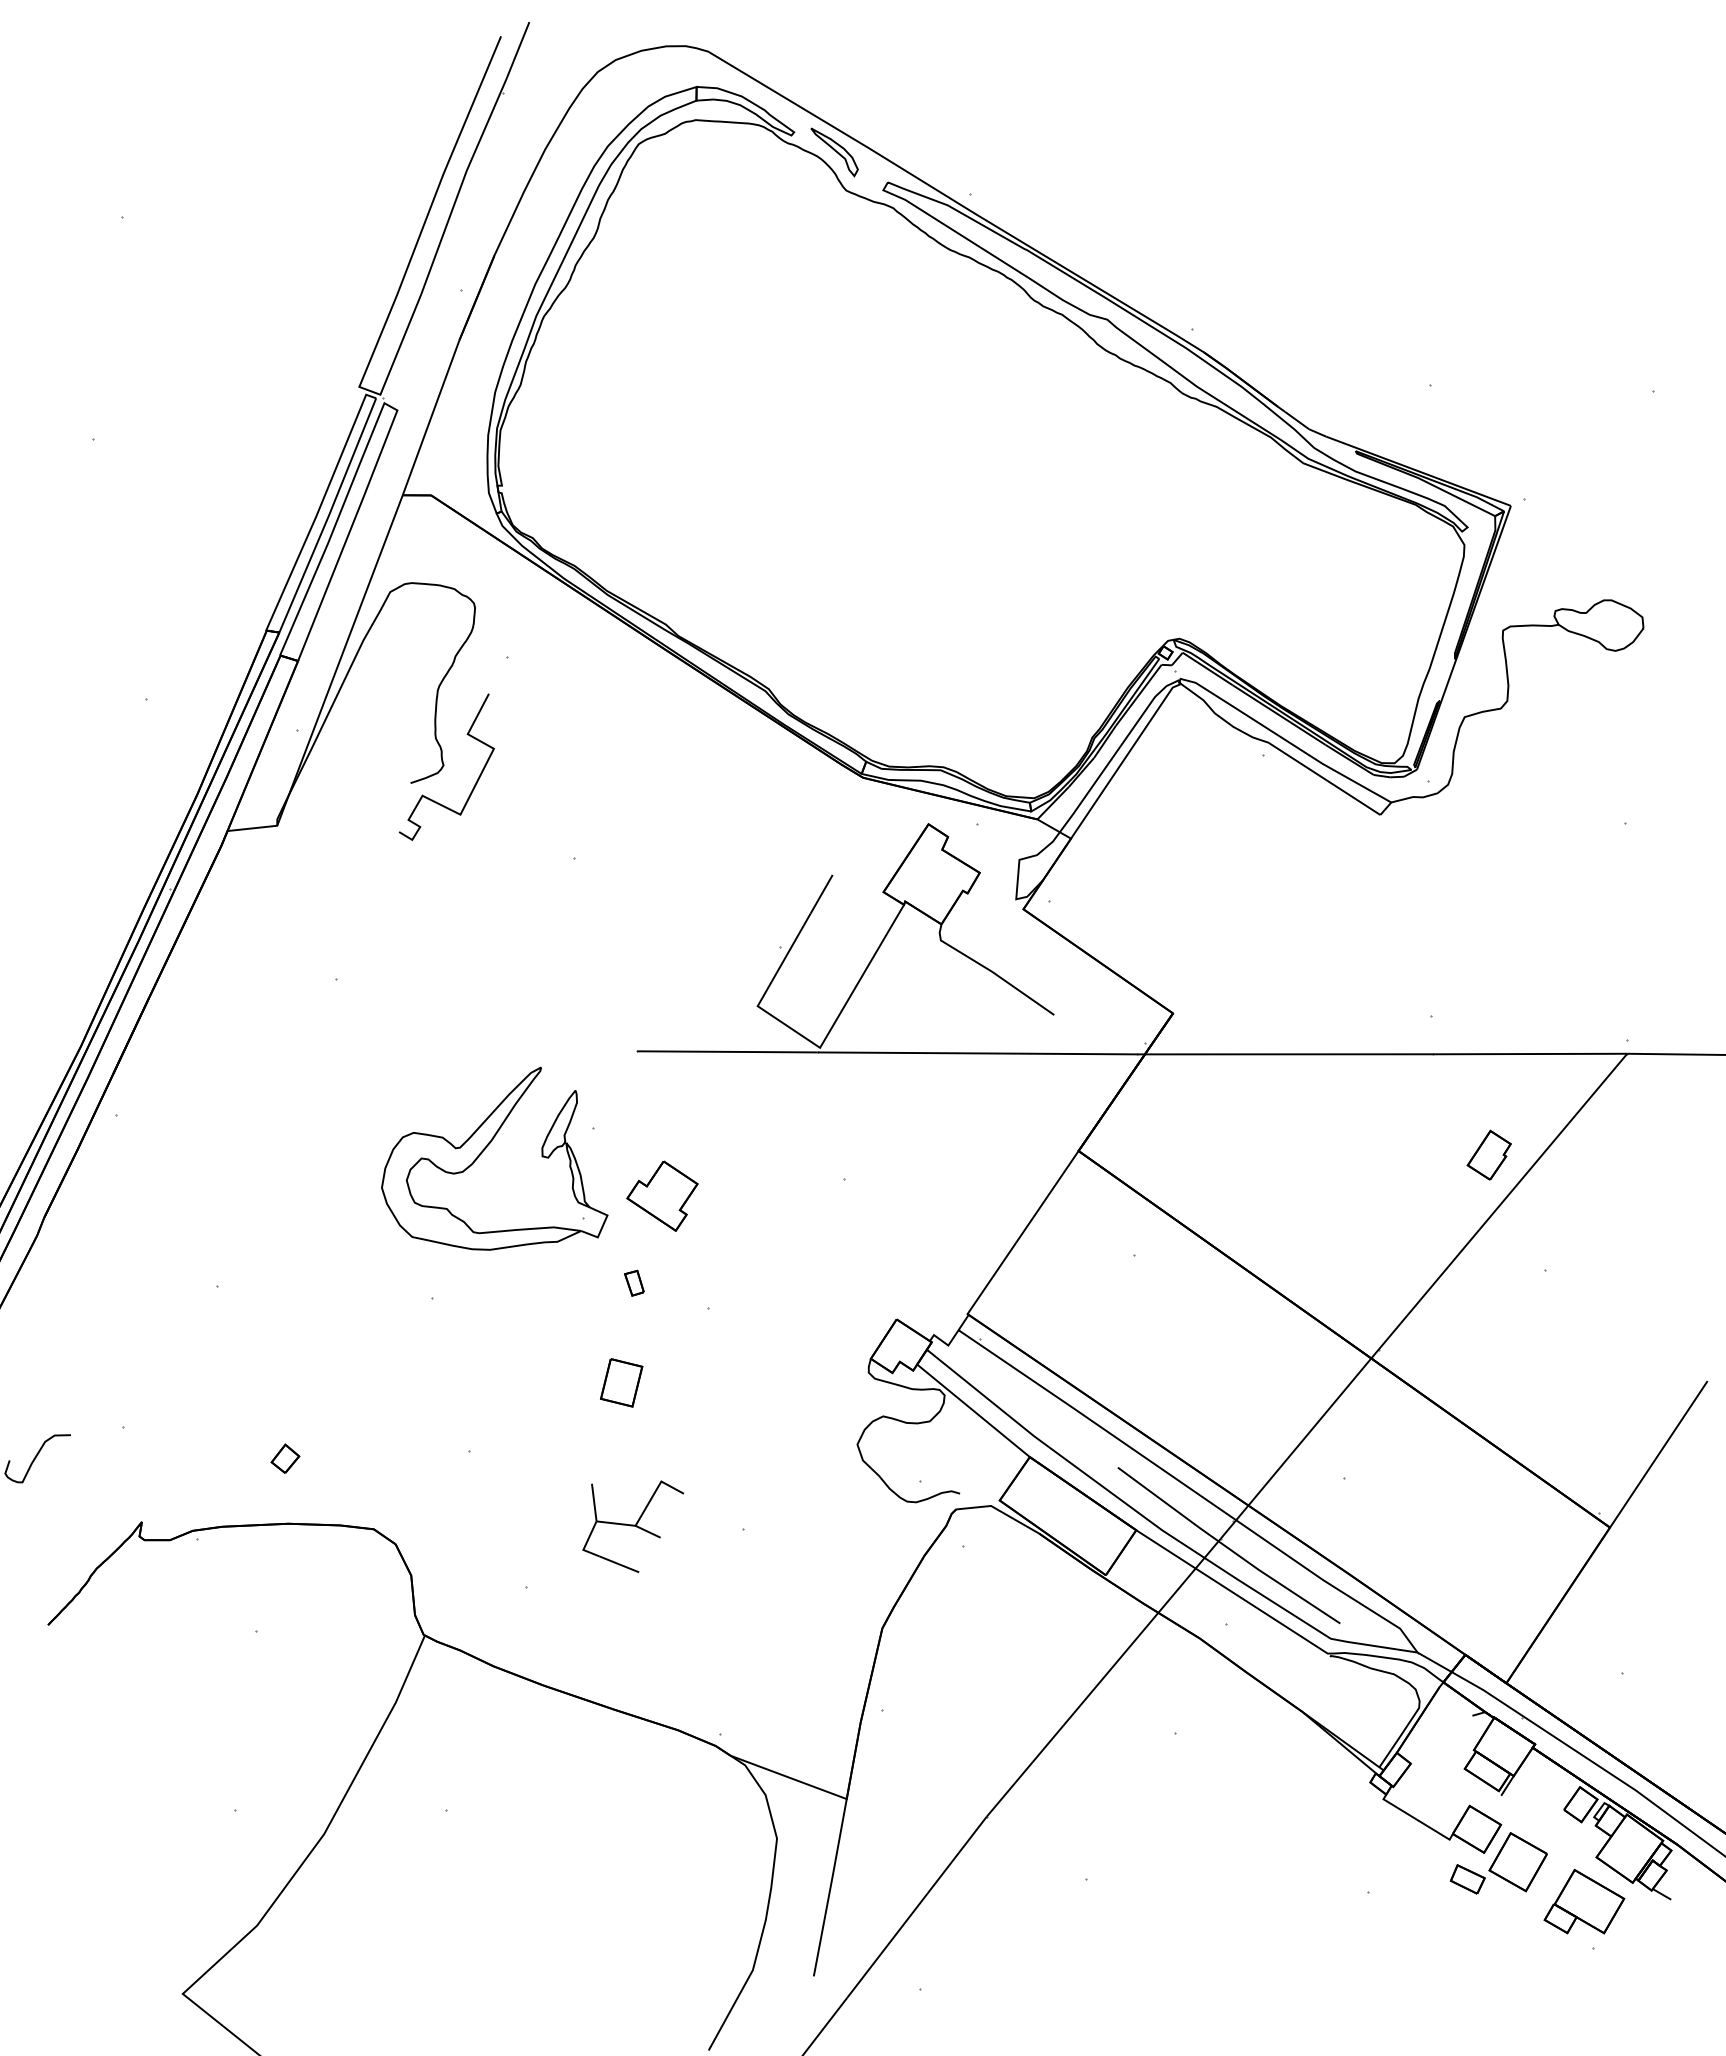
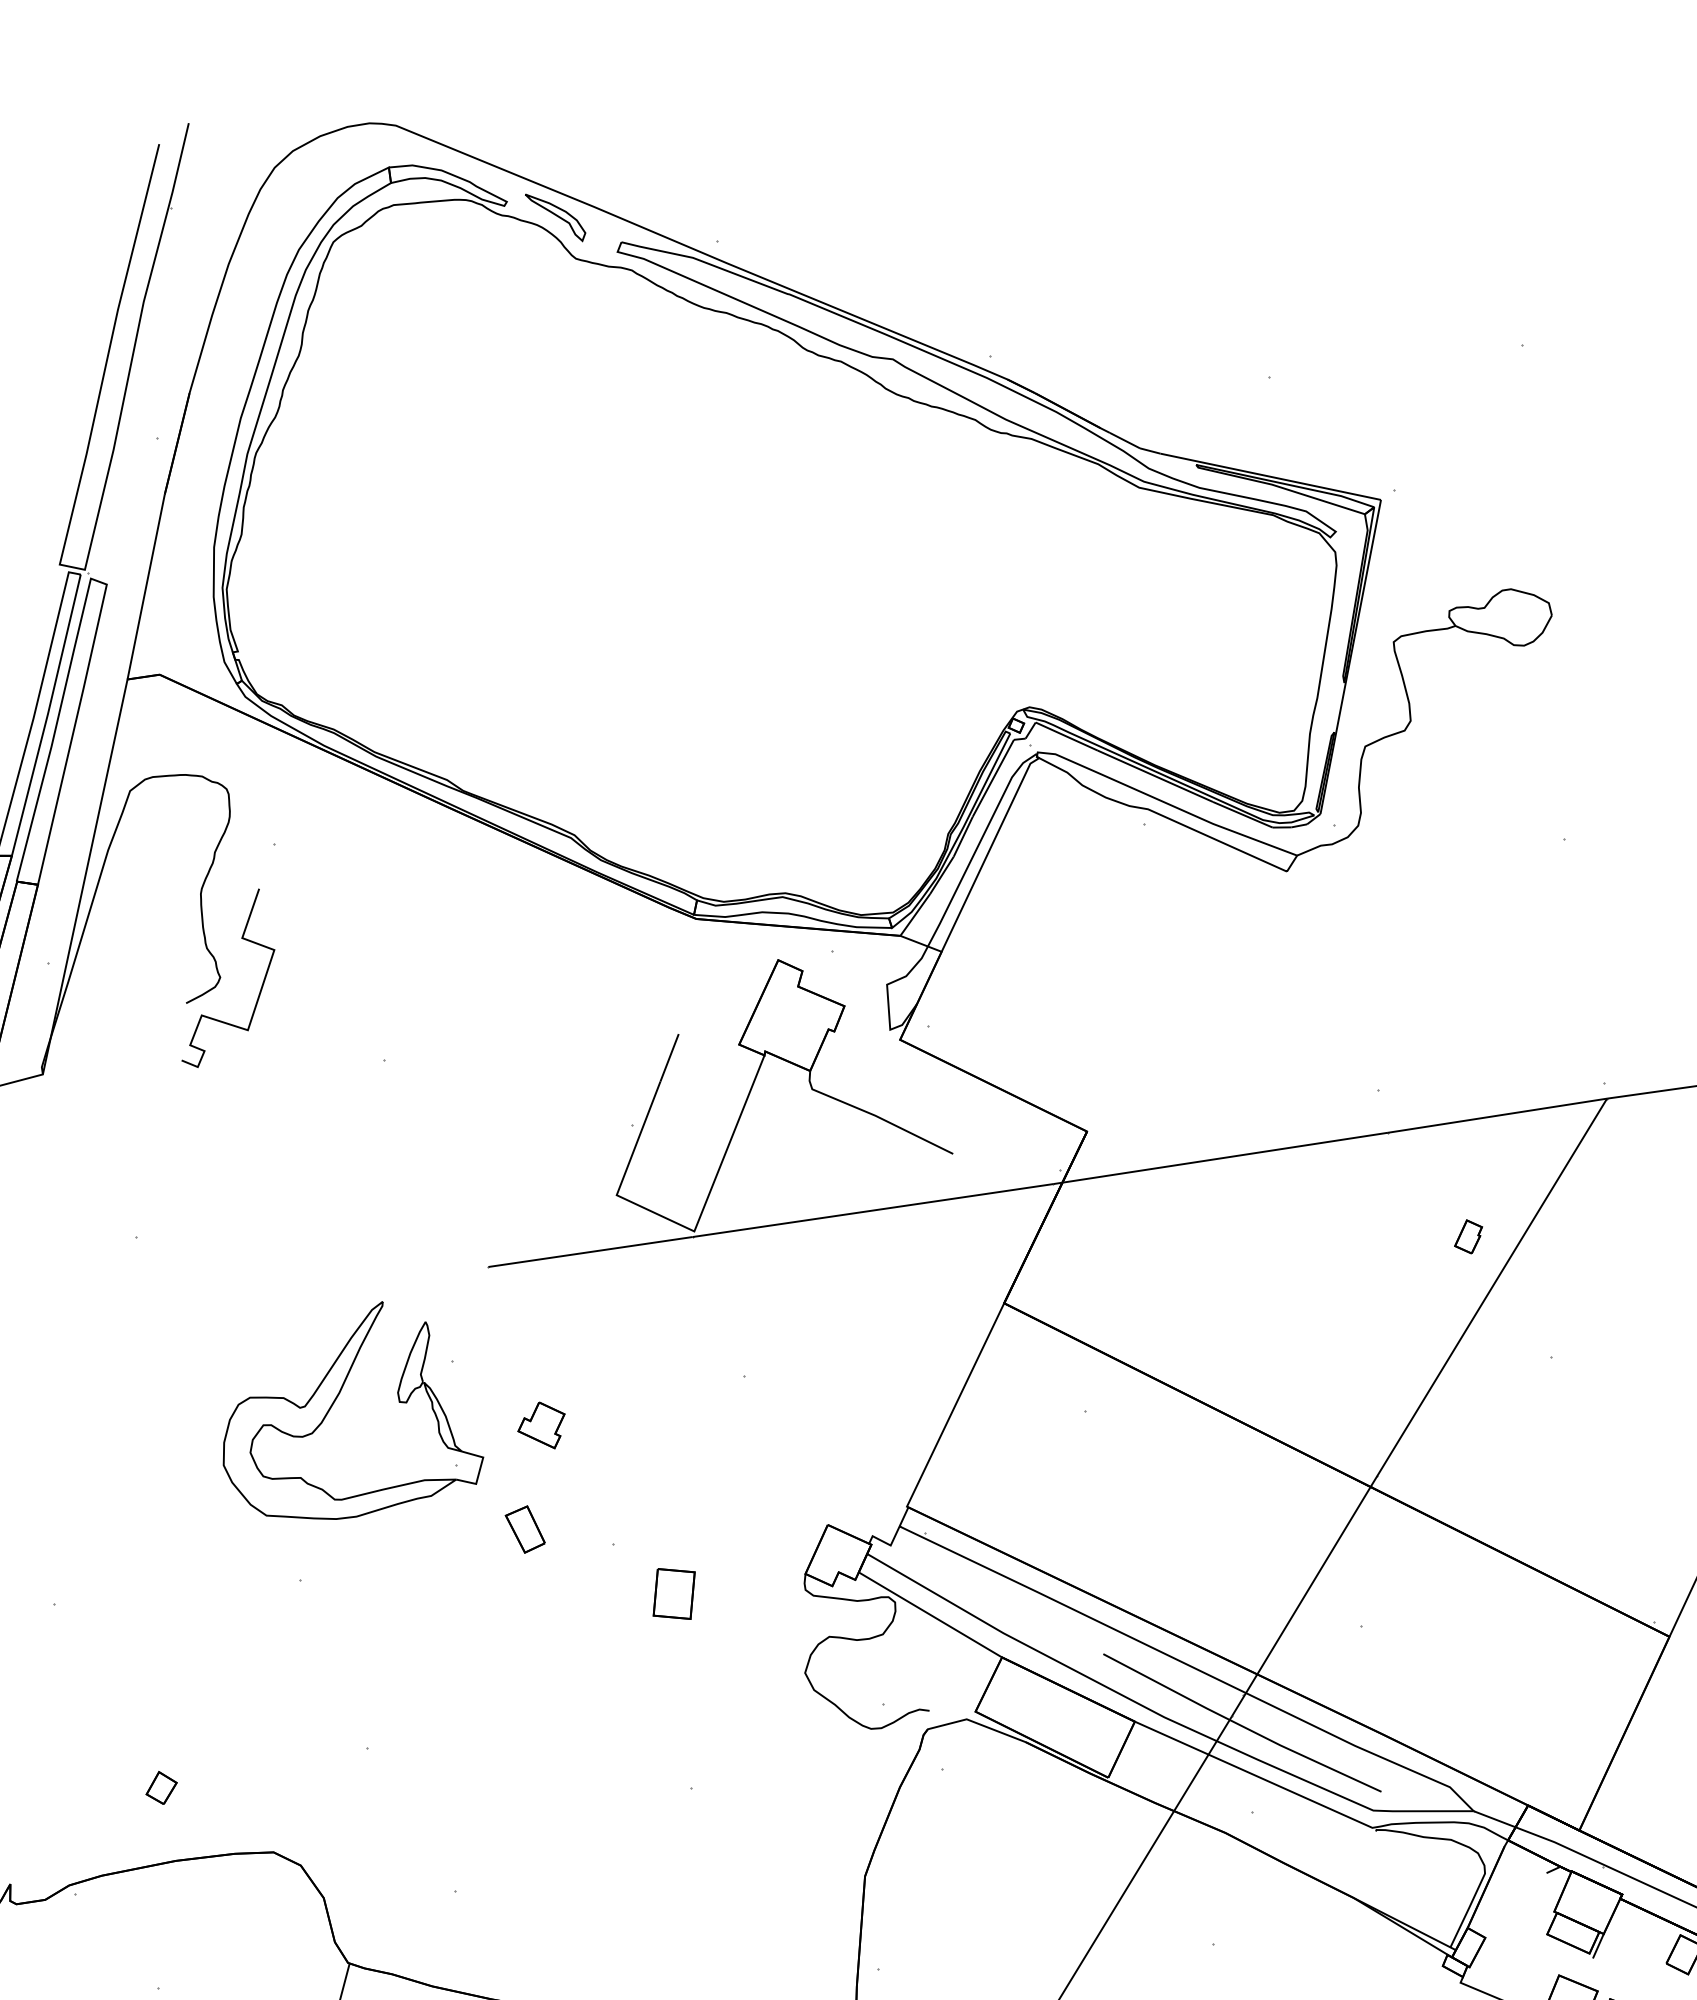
part: (1488, 1154) -> (1467, 1236), size x0.6
part: (662, 1195) -> (541, 1425), size x0.6
part: (634, 1282) -> (525, 1528), size x1.6
part: (621, 1382) -> (674, 1593), moved
part: (632, 1526) -> (565, 1804), removed

